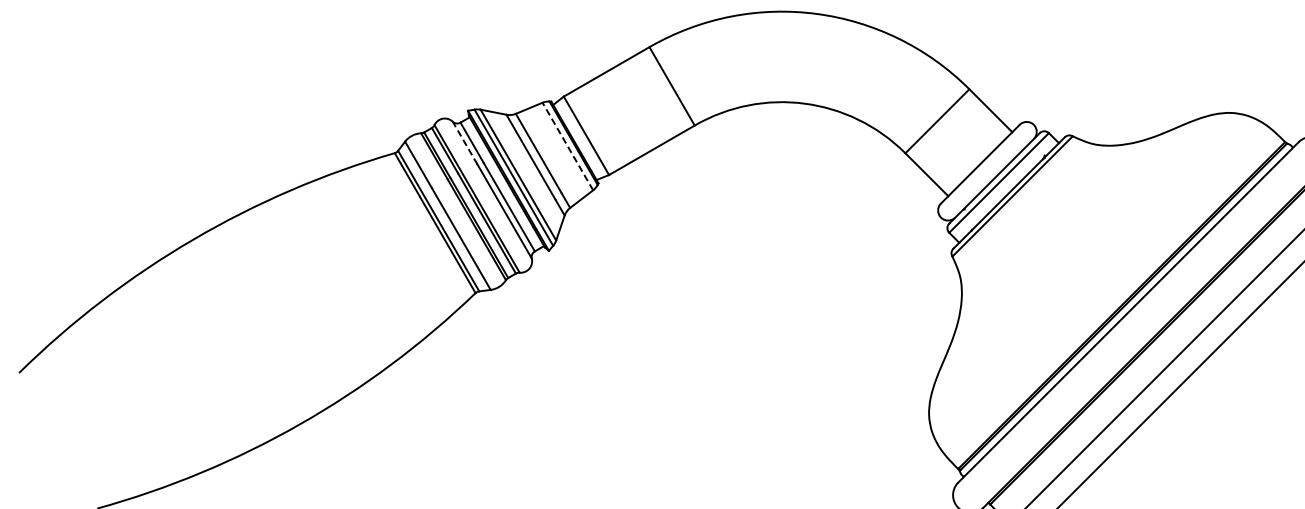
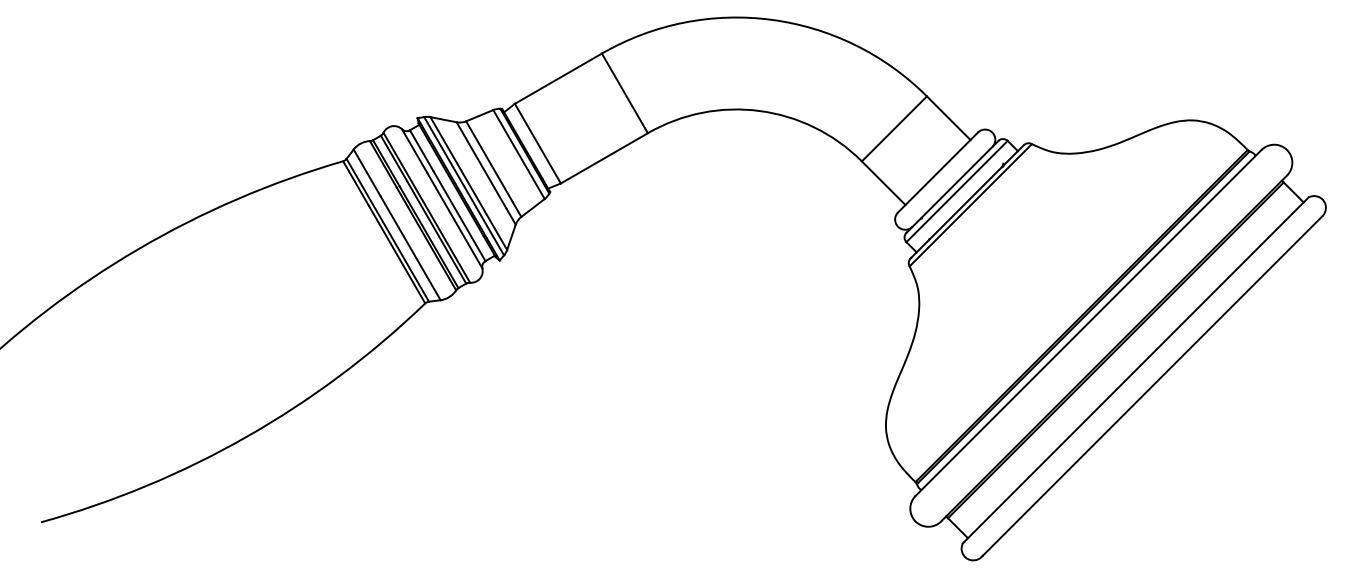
line: (464, 142) -> (414, 150), dashed -> solid
line: (567, 146) -> (518, 154), dashed -> solid

